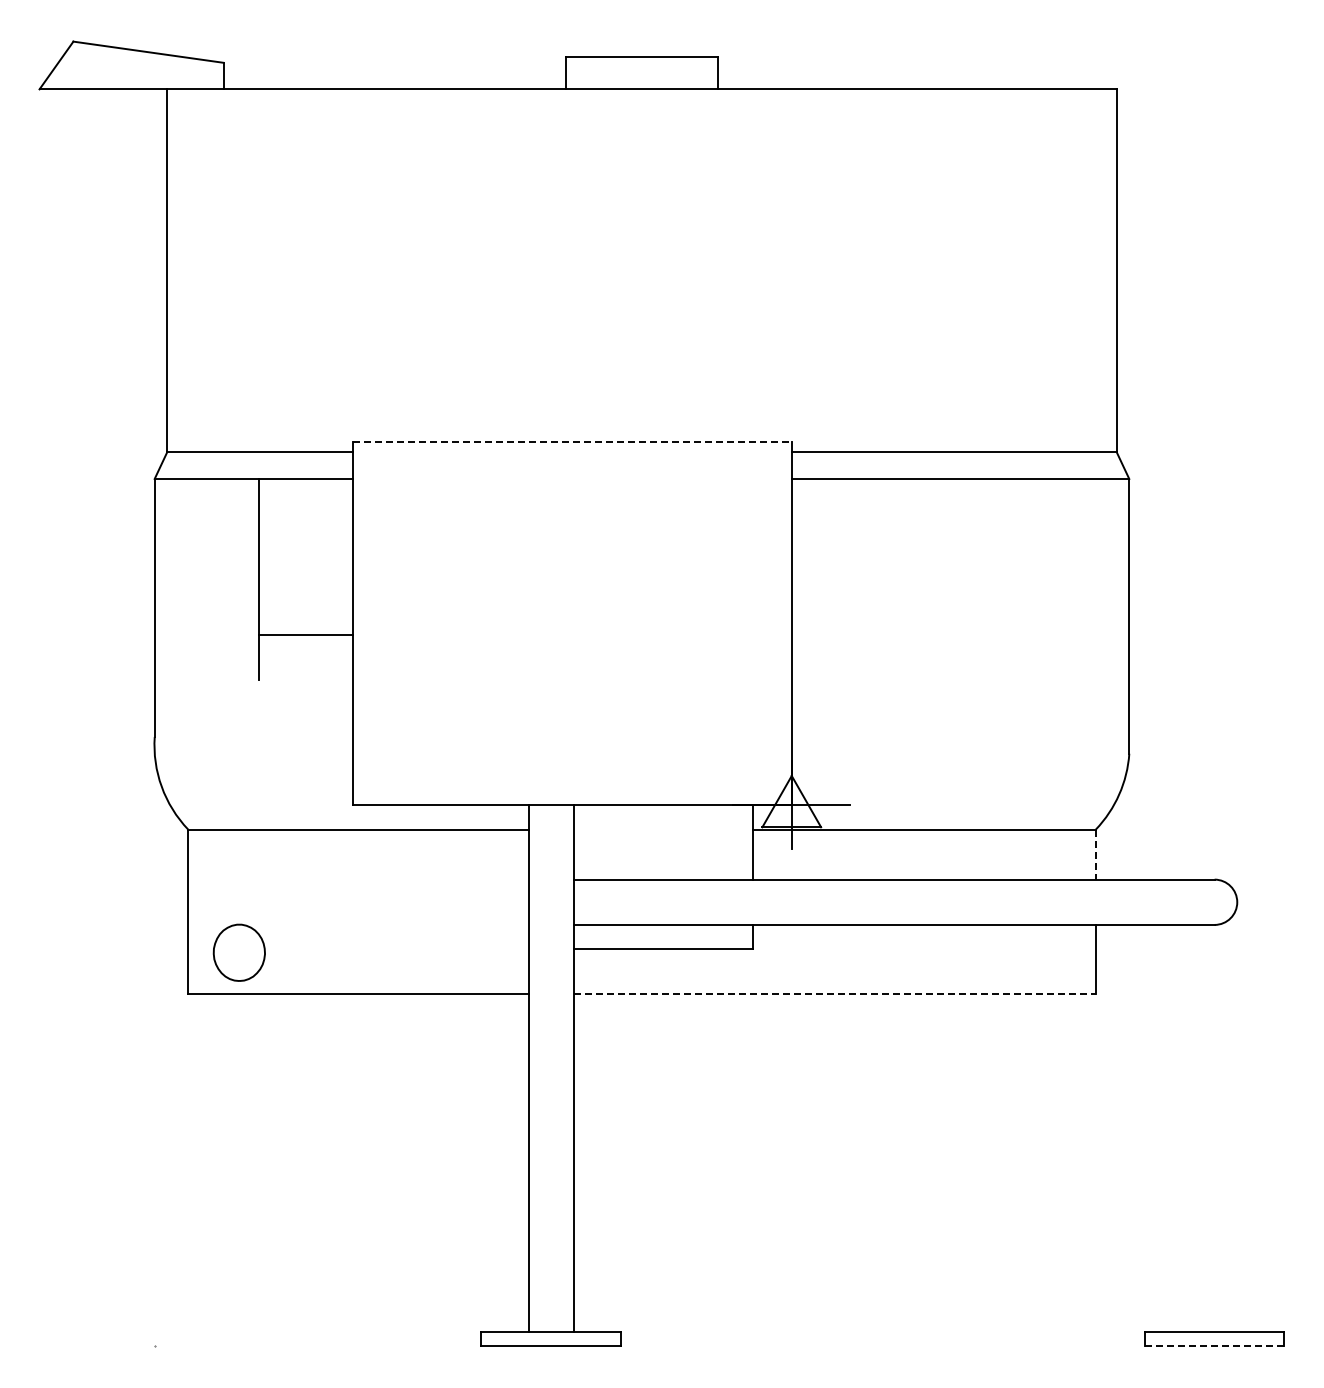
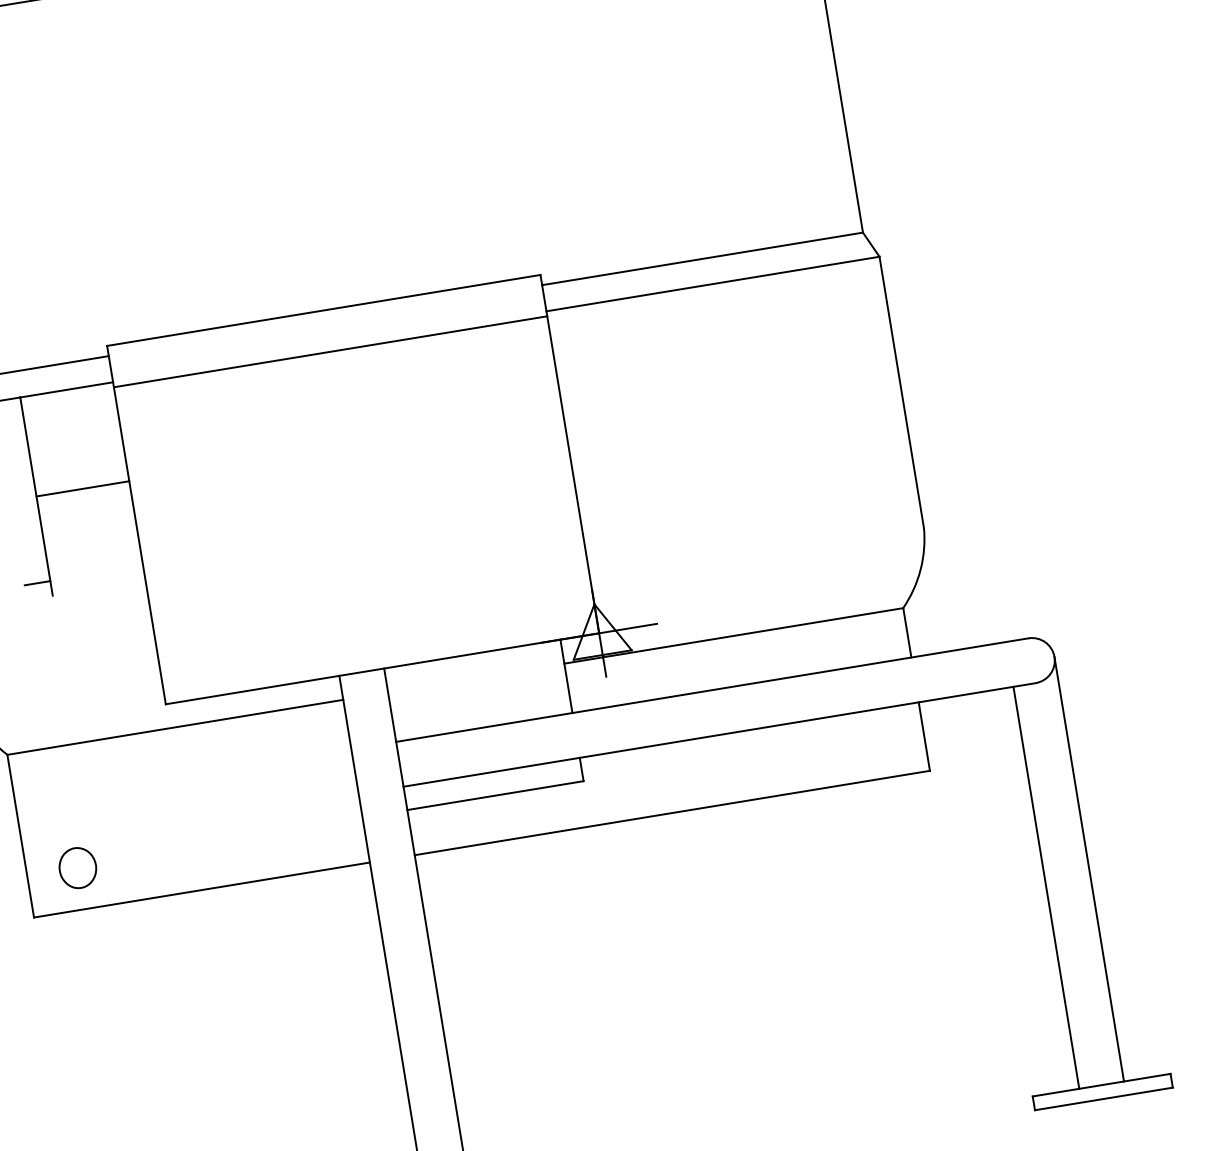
line: (572, 442) -> (324, 310), dashed -> solid
line: (571, 484) -> (329, 352), added
line: (305, 635) -> (82, 489), moved
line: (245, 665) -> (37, 583), added
line: (1095, 855) -> (907, 633), dashed -> solid
part: (239, 952) -> (77, 867), size x0.71
line: (835, 994) -> (672, 812), dashed -> solid
line: (1237, 1117) -> (1089, 869), added
line: (1191, 1128) -> (1045, 887), added
line: (1214, 1346) -> (1103, 1099), dashed -> solid

